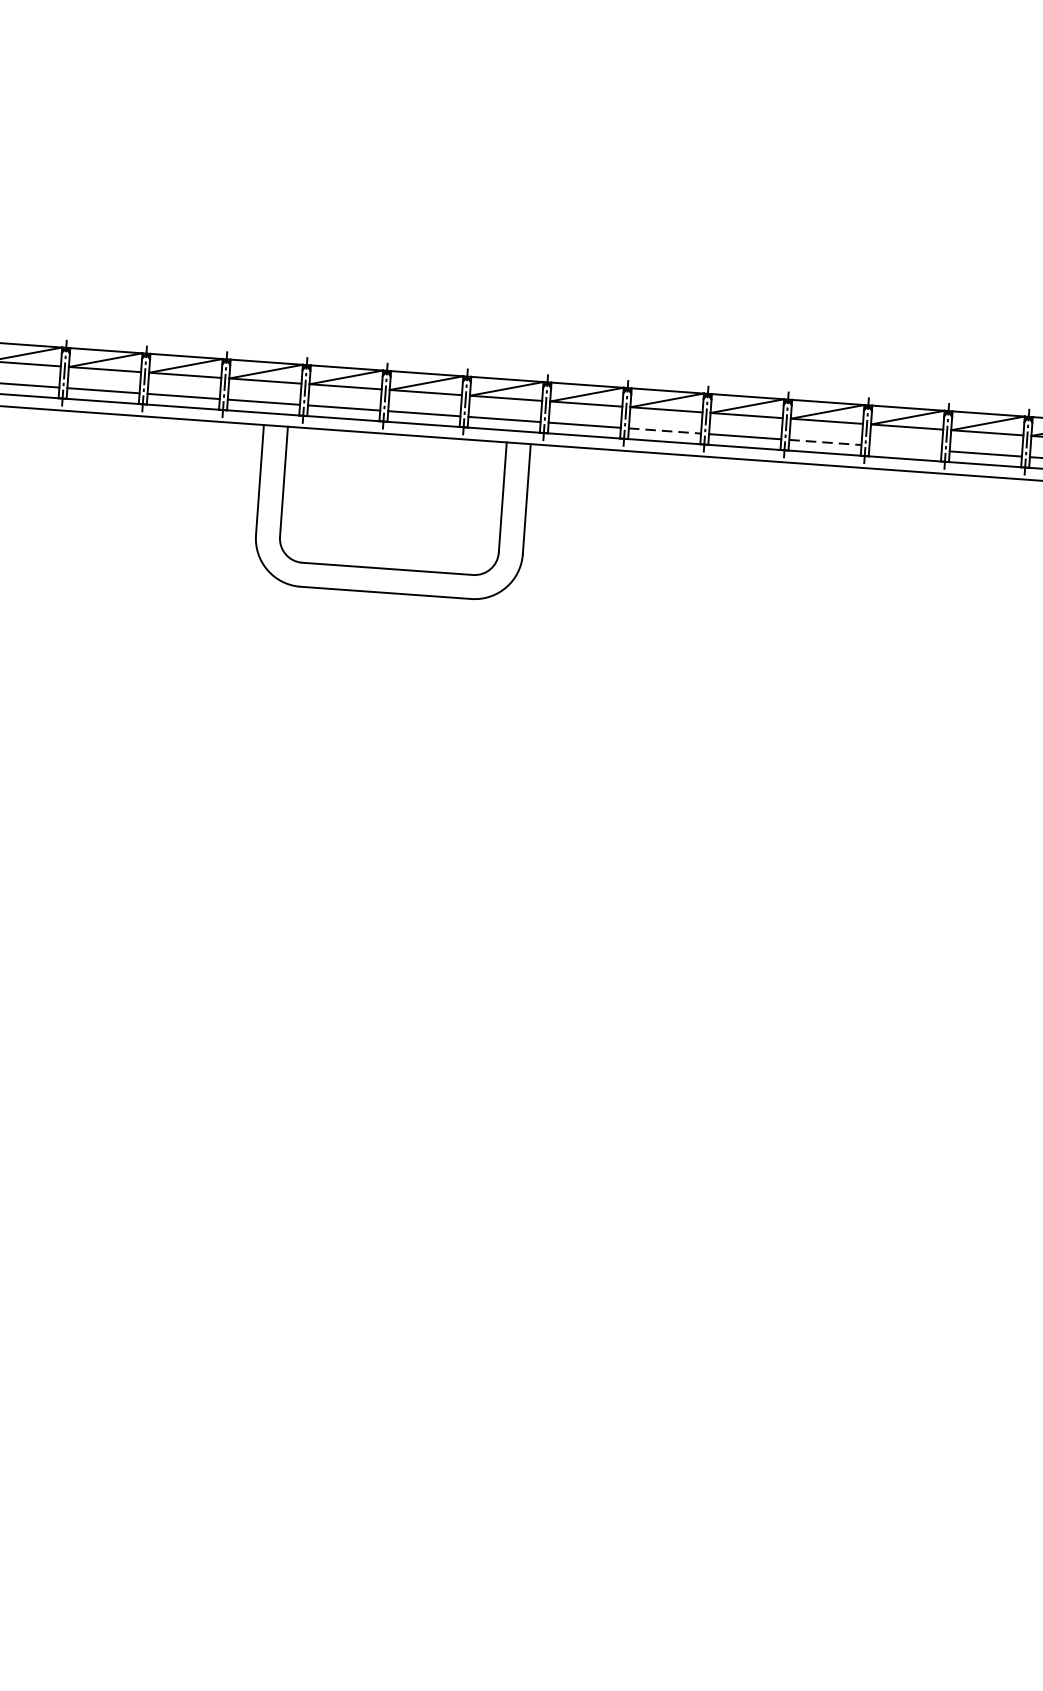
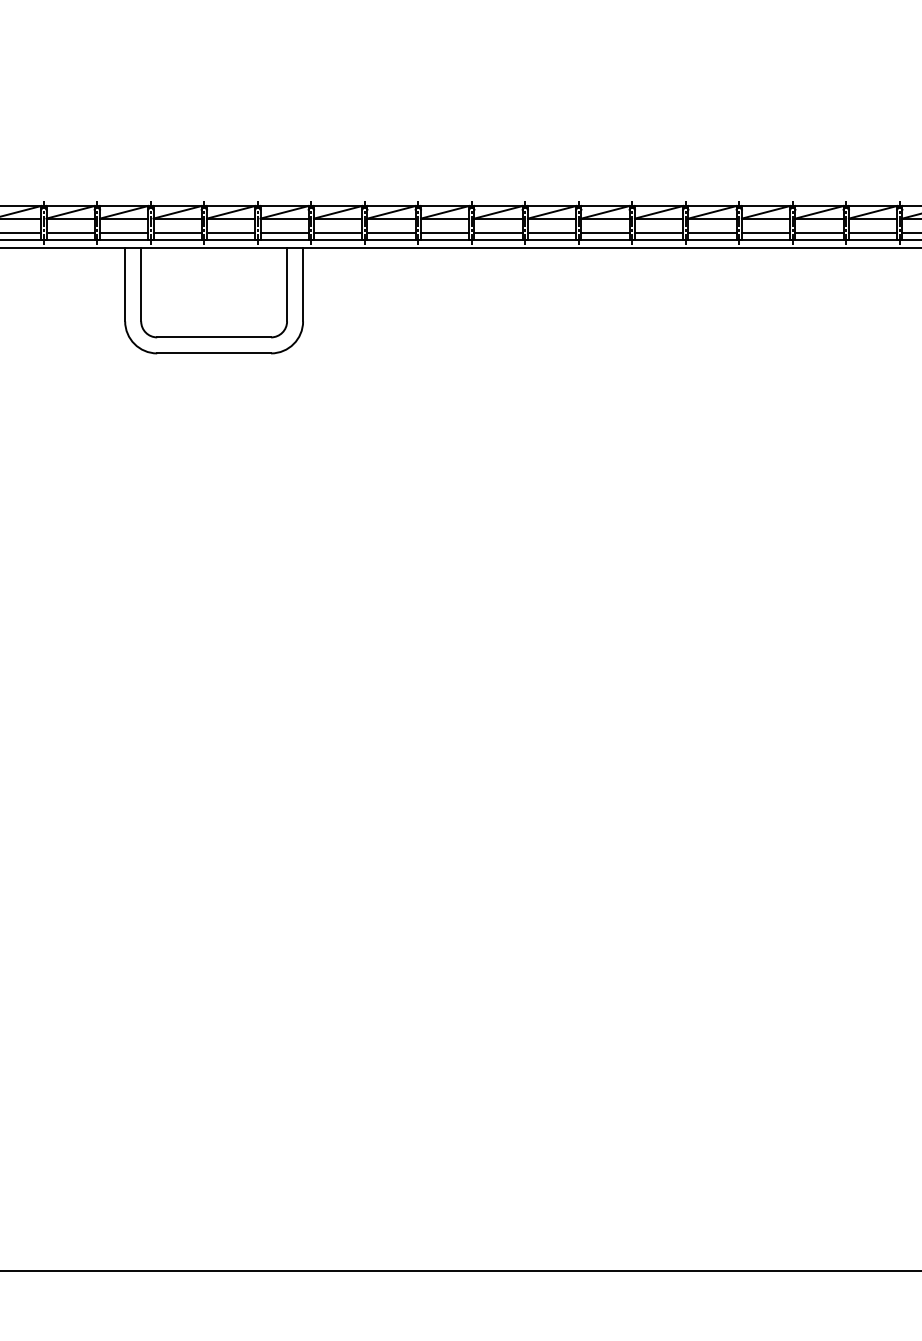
line: (666, 430) -> (392, 232), dashed -> solid
line: (826, 442) -> (499, 232), dashed -> solid
line: (904, 447) -> (551, 232), added

